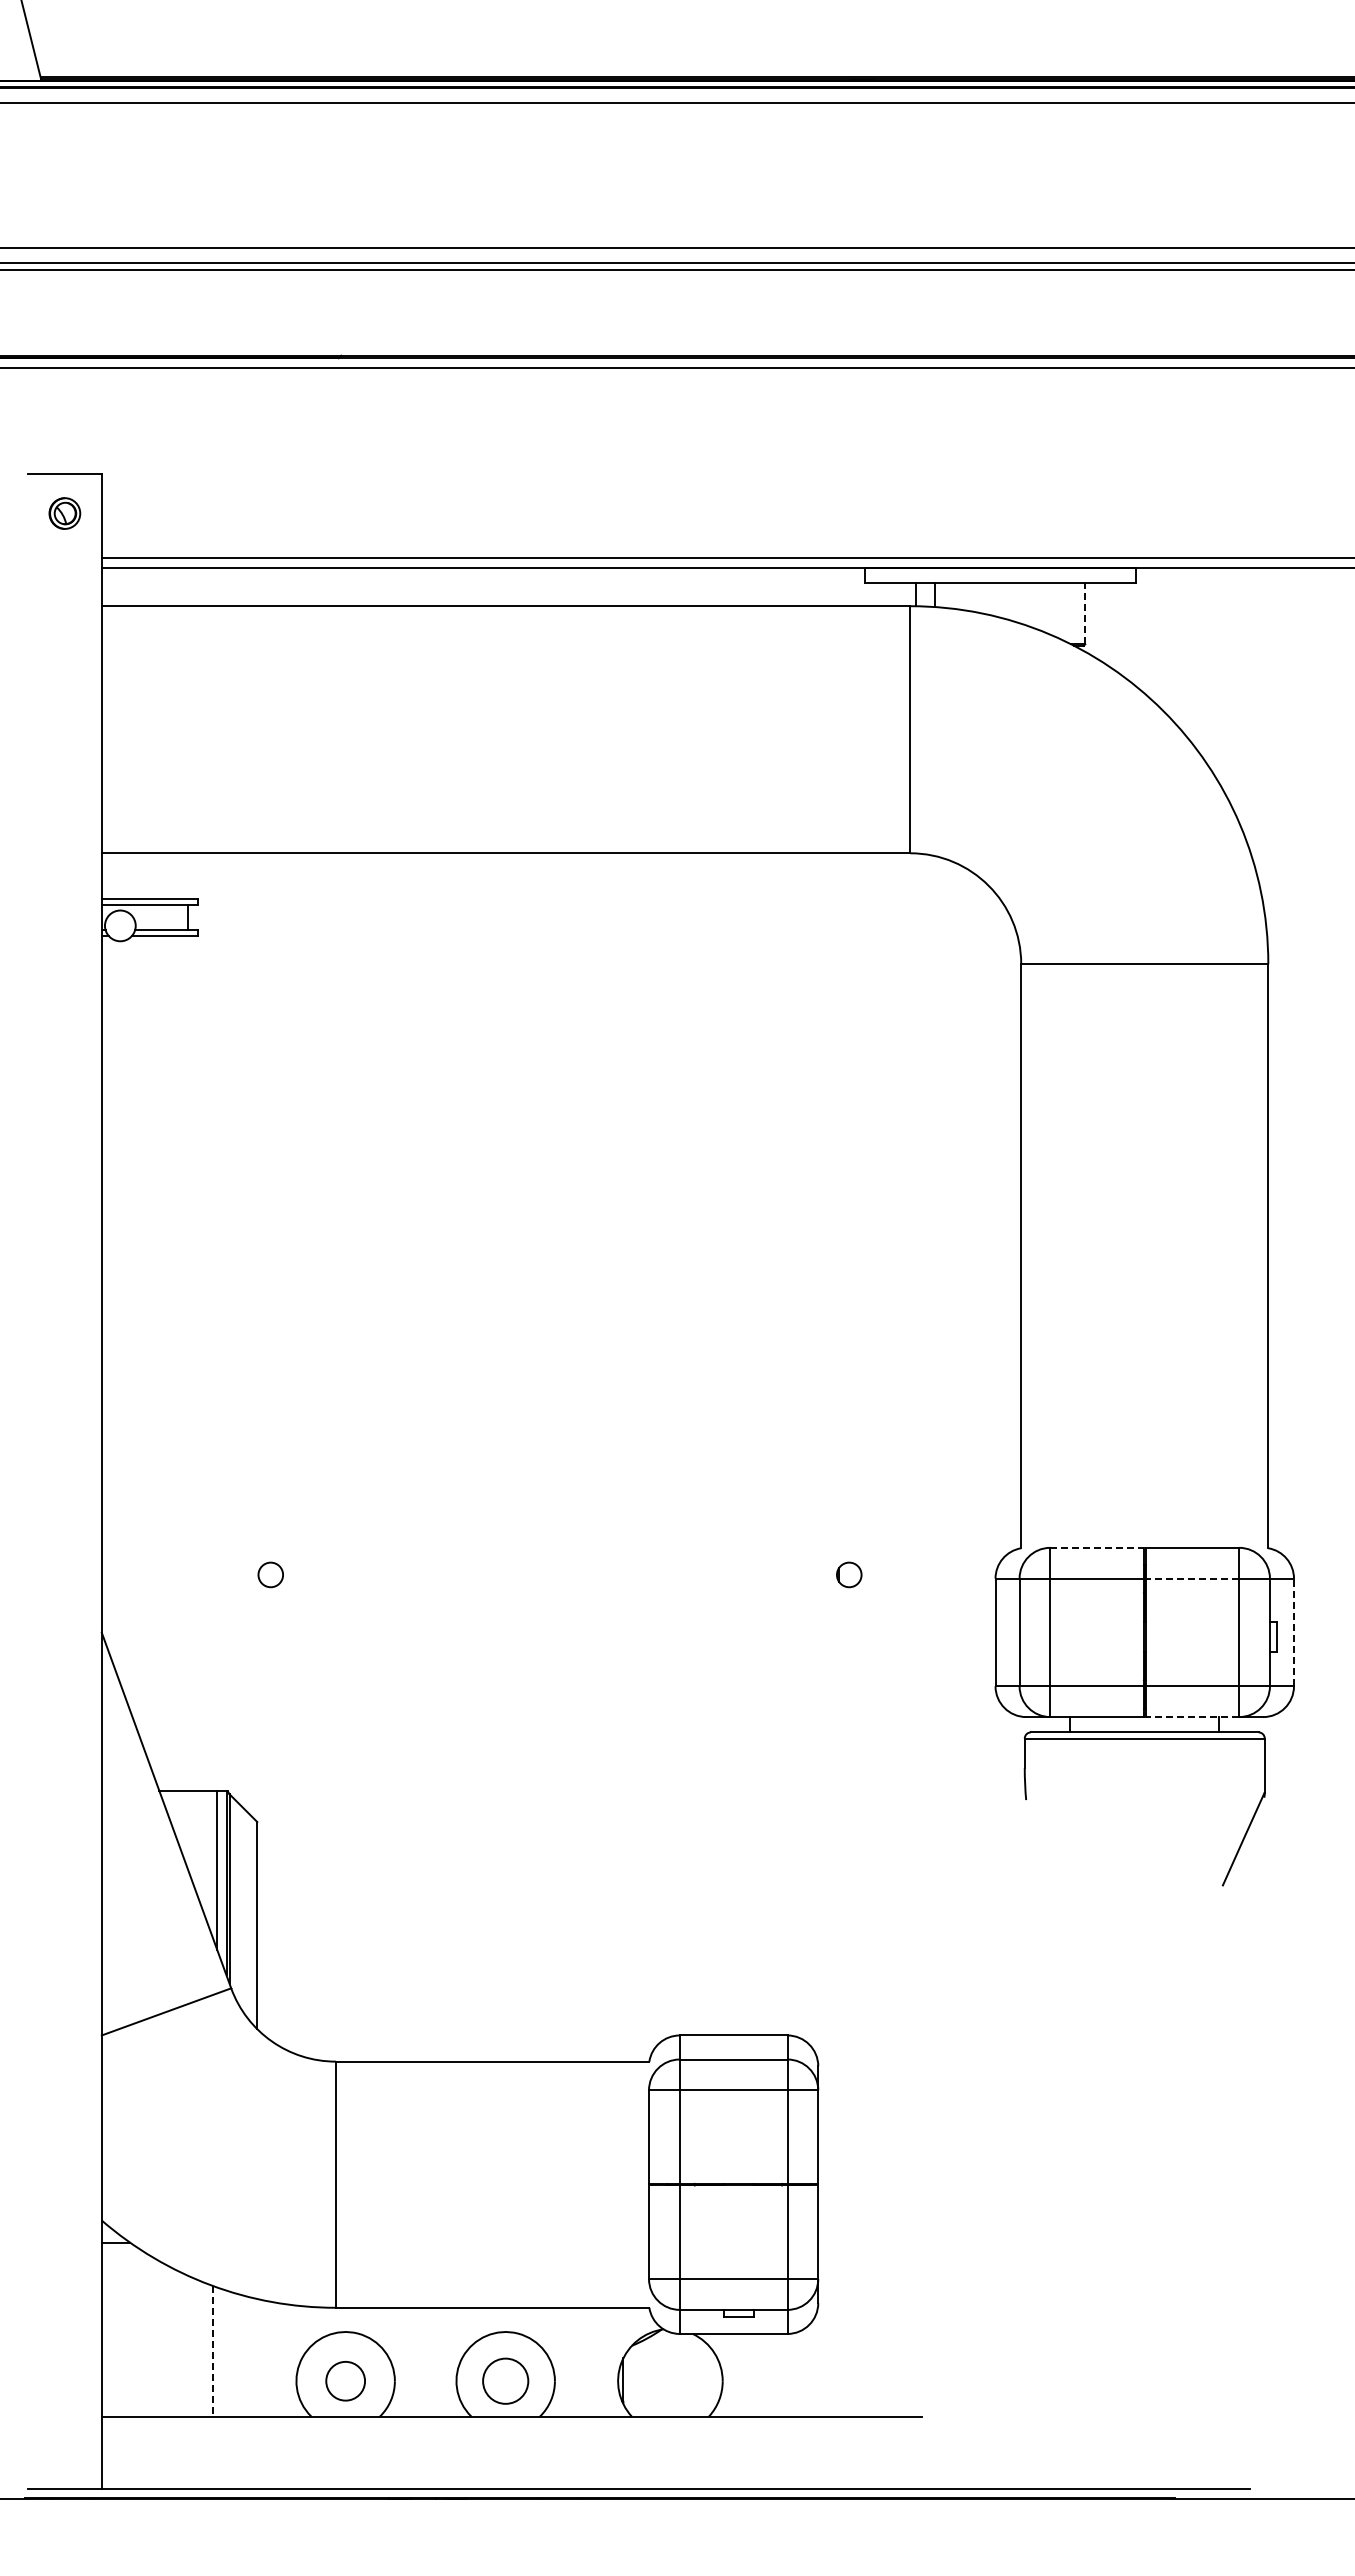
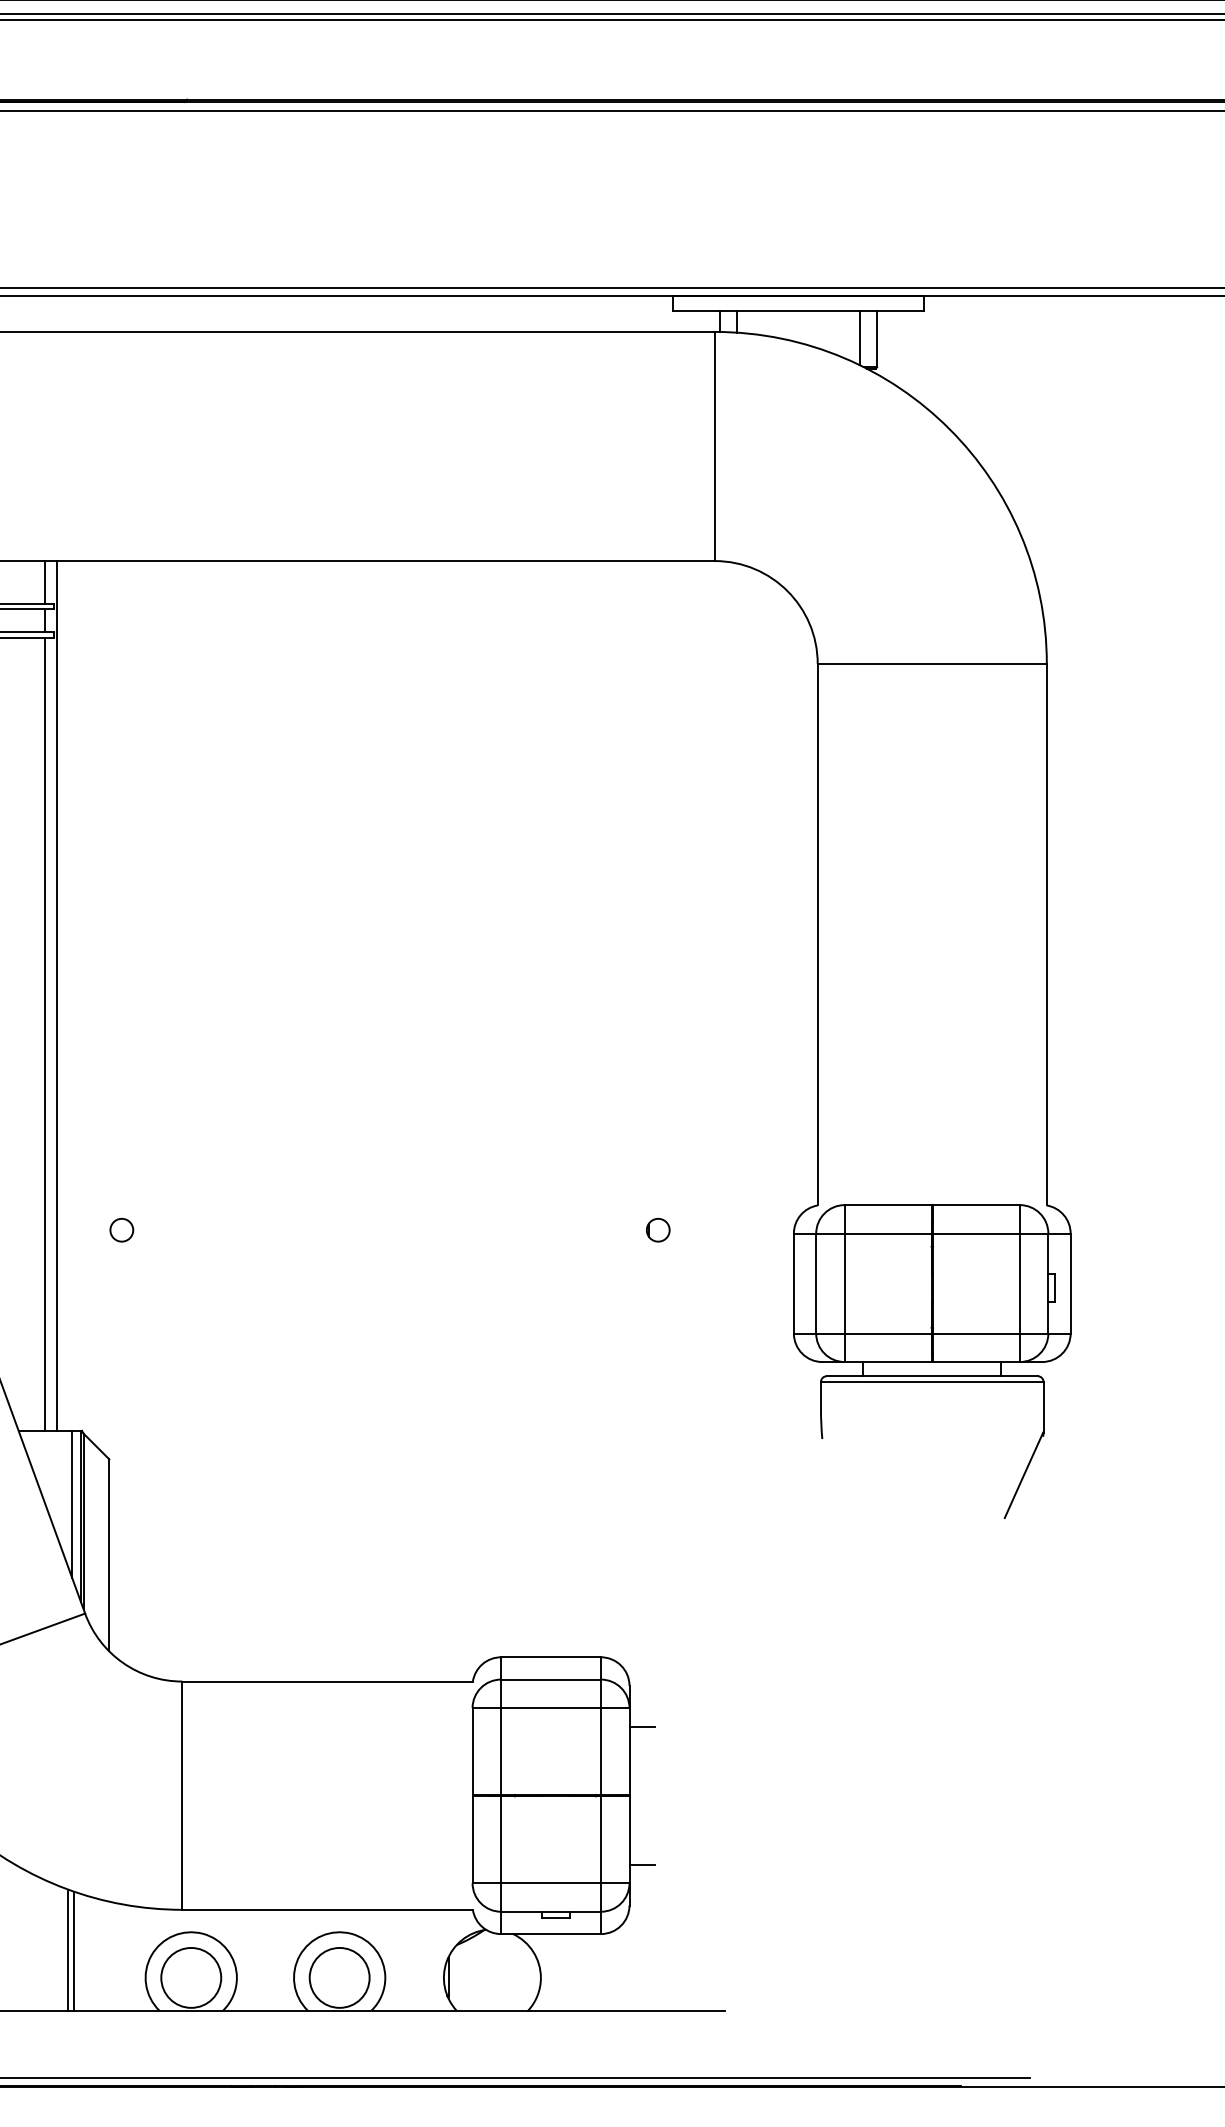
line: (1066, 612) -> (859, 337), added
line: (1085, 613) -> (877, 338), dashed -> solid
line: (188, 876) -> (45, 582), added
line: (200, 1322) -> (56, 996), added
line: (188, 1363) -> (45, 1034), added
line: (1097, 1547) -> (888, 1204), dashed -> solid
line: (1192, 1578) -> (976, 1233), dashed -> solid
line: (1294, 1632) -> (1071, 1283), dashed -> solid
line: (1192, 1717) -> (976, 1362), dashed -> solid
line: (831, 2110) -> (641, 1726), added
line: (831, 2259) -> (641, 1865), added
line: (212, 2351) -> (67, 1950), dashed -> solid
line: (218, 2352) -> (73, 1951), added
circle: (345, 2380) -> (191, 1977), size x1.67
circle: (505, 2380) -> (339, 1977), size x1.43

